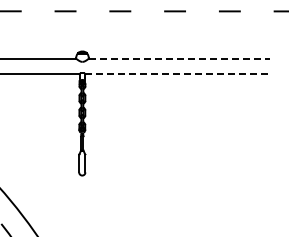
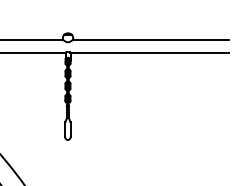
line: (179, 58) -> (151, 39), dashed -> solid
line: (178, 74) -> (150, 53), dashed -> solid

